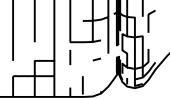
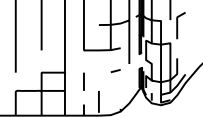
line: (70, 57) -> (84, 81), moved

